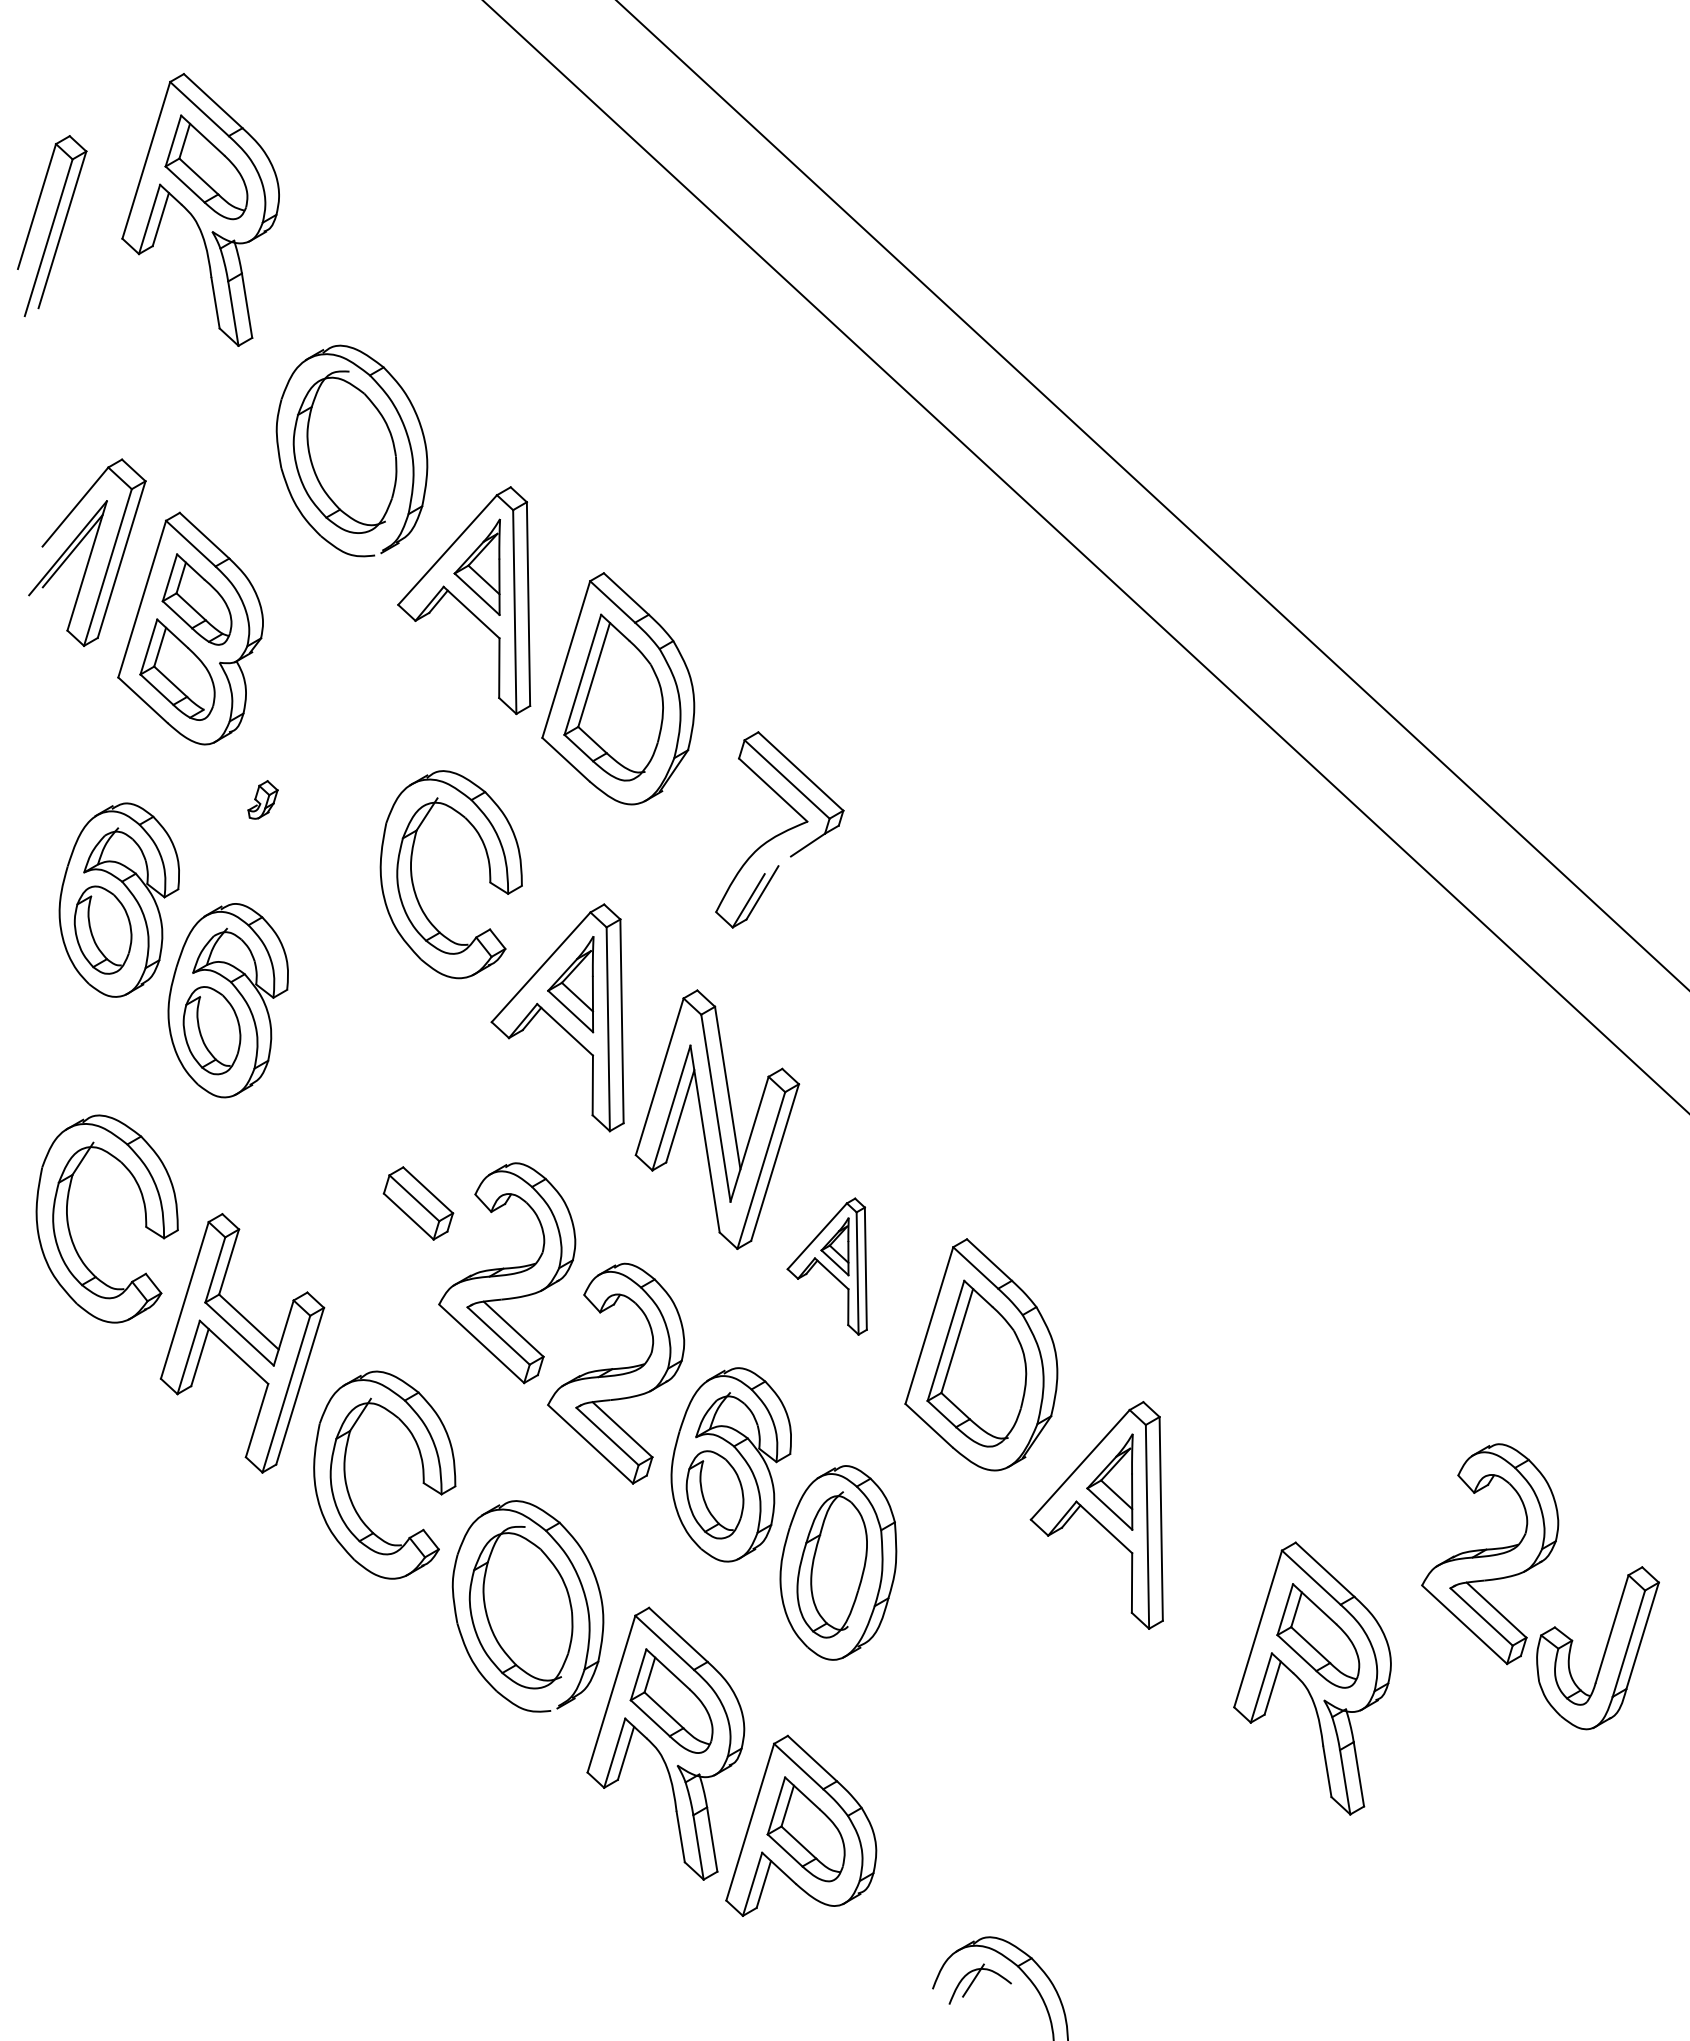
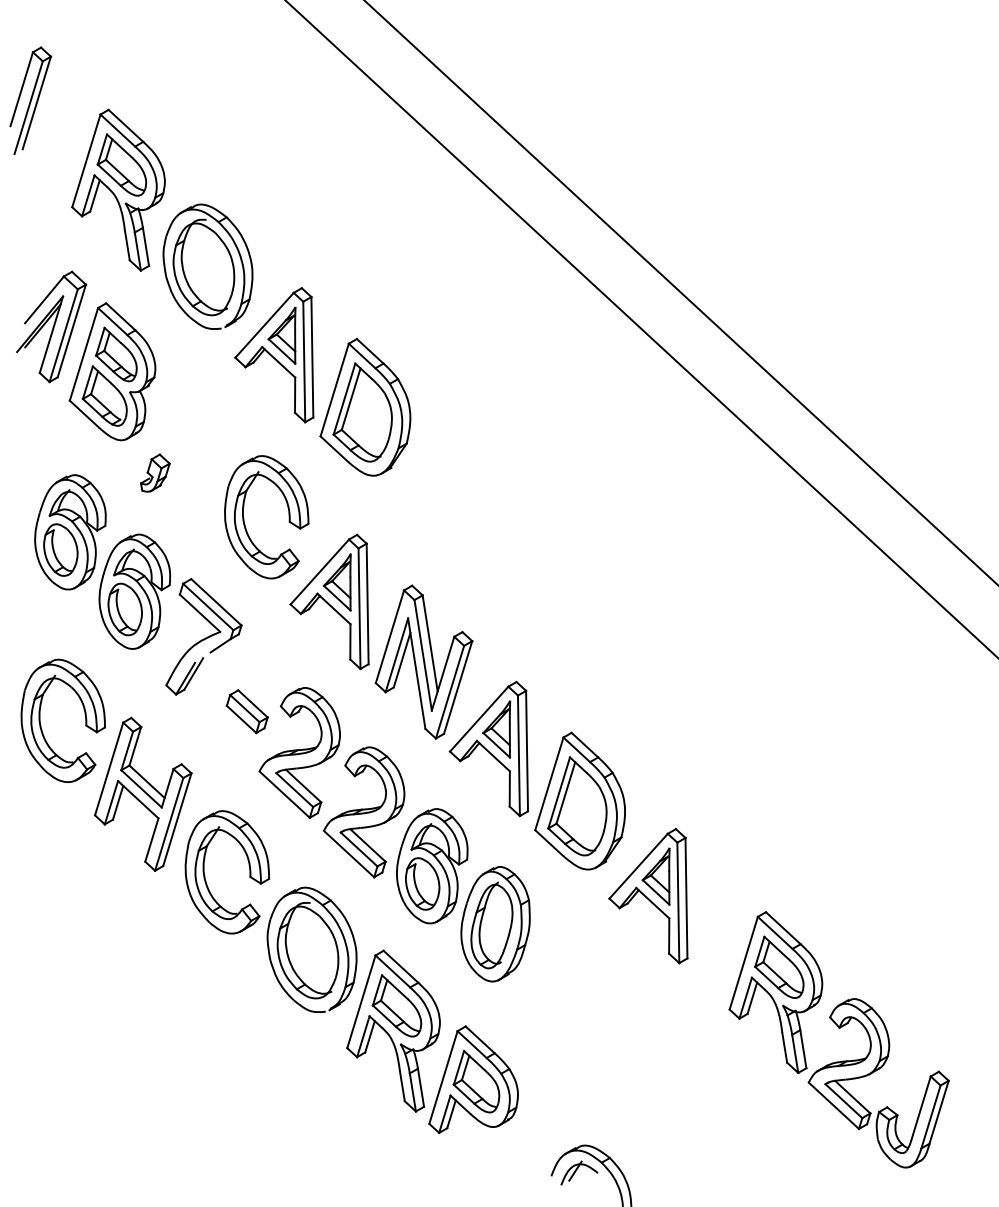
part: (200, 208) -> (118, 189), moved
part: (51, 225) -> (30, 100), moved
part: (263, 798) -> (155, 472), size x1.67
part: (779, 829) -> (203, 636), moved
part: (826, 1265) -> (488, 748), size x1.67
part: (1528, 1571) -> (871, 1074), moved

